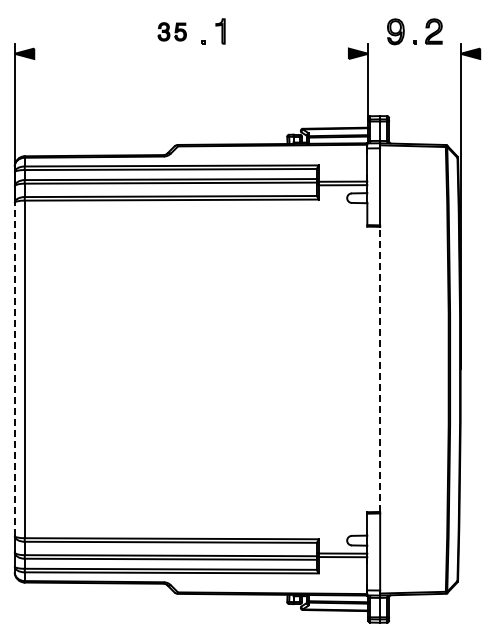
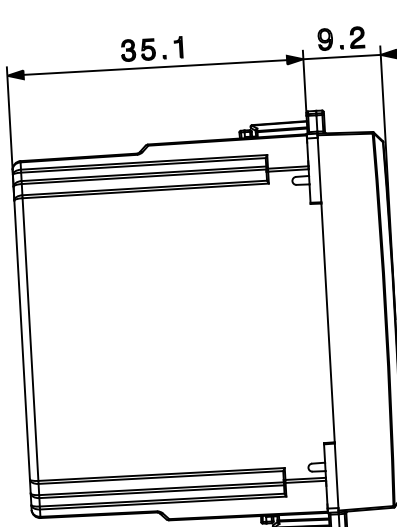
part: (171, 31) -> (137, 49), size x1.43
line: (191, 53) -> (155, 67), added
line: (414, 53) -> (342, 56), added
line: (14, 369) -> (21, 340), dashed -> solid
line: (380, 369) -> (328, 323), dashed -> solid

